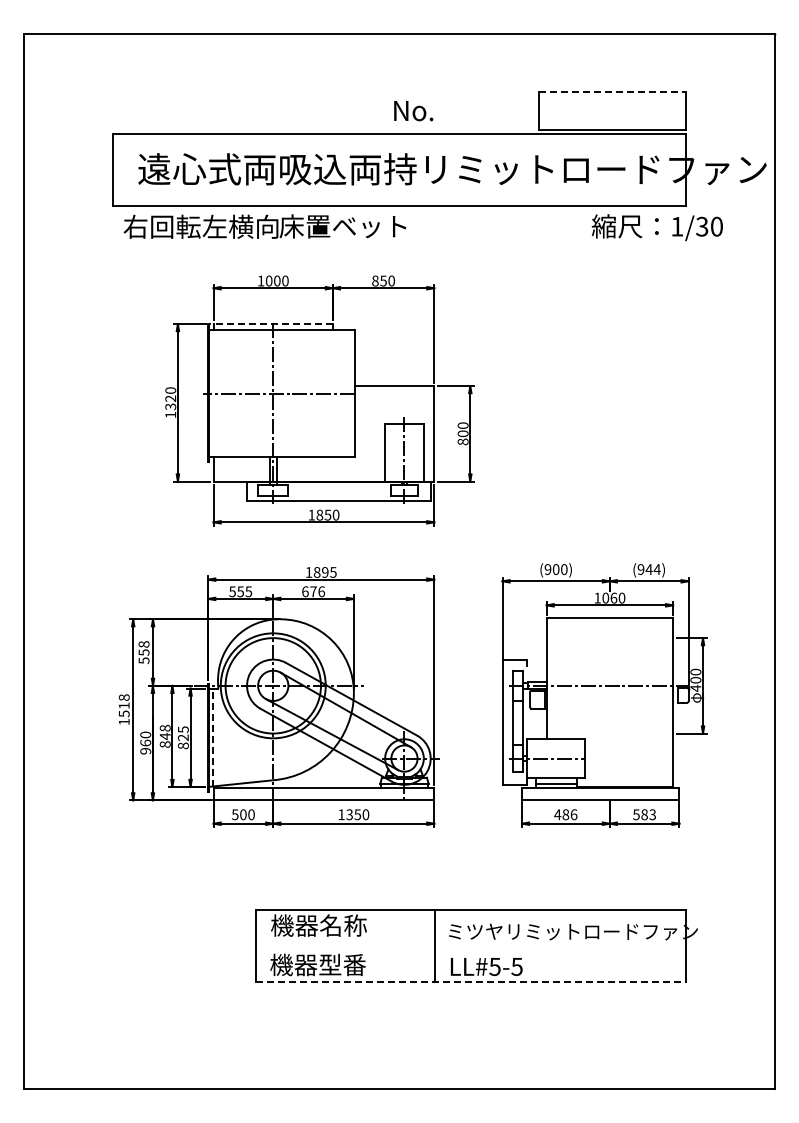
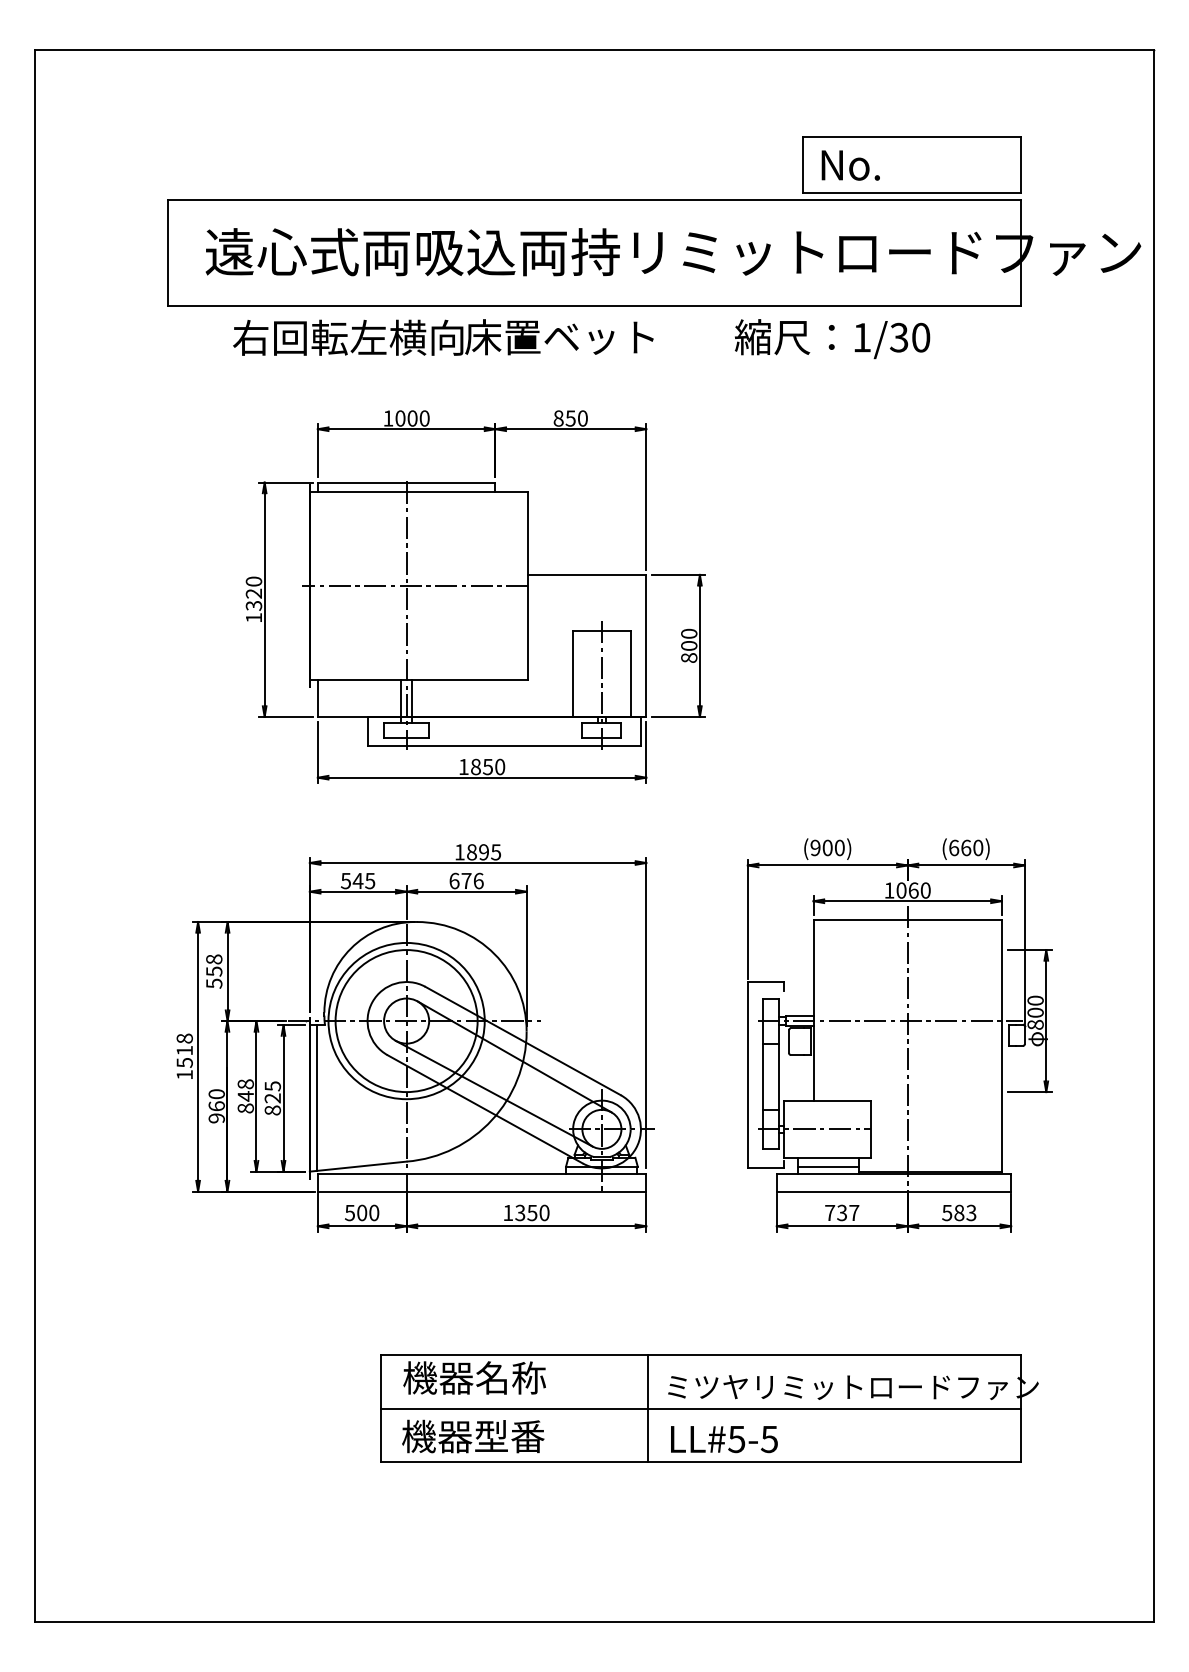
line: (613, 92) -> (913, 137), dashed -> solid
text: (413, 111) -> (850, 166), moved
text: (264, 226) -> (442, 337), moved
text: (656, 227) -> (831, 338), moved
line: (273, 324) -> (406, 483), dashed -> solid
text: (648, 569) -> (965, 847), (944) -> (660)
text: (240, 591) -> (357, 880), 555 -> 545
text: (695, 688) -> (1035, 1025), 400 -> 800
line: (609, 704) -> (907, 1048), added
line: (213, 737) -> (317, 1097), dashed -> solid
text: (565, 814) -> (841, 1212), 486 -> 737
line: (470, 946) -> (700, 1409), added
line: (471, 981) -> (701, 1461), dashed -> solid

